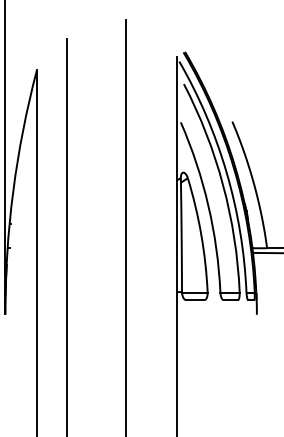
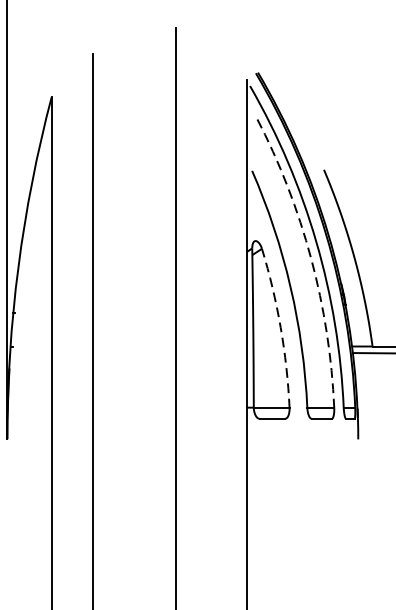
arc: (223, 185) -> (311, 258), solid -> dashed
arc: (201, 234) -> (280, 327), solid -> dashed

